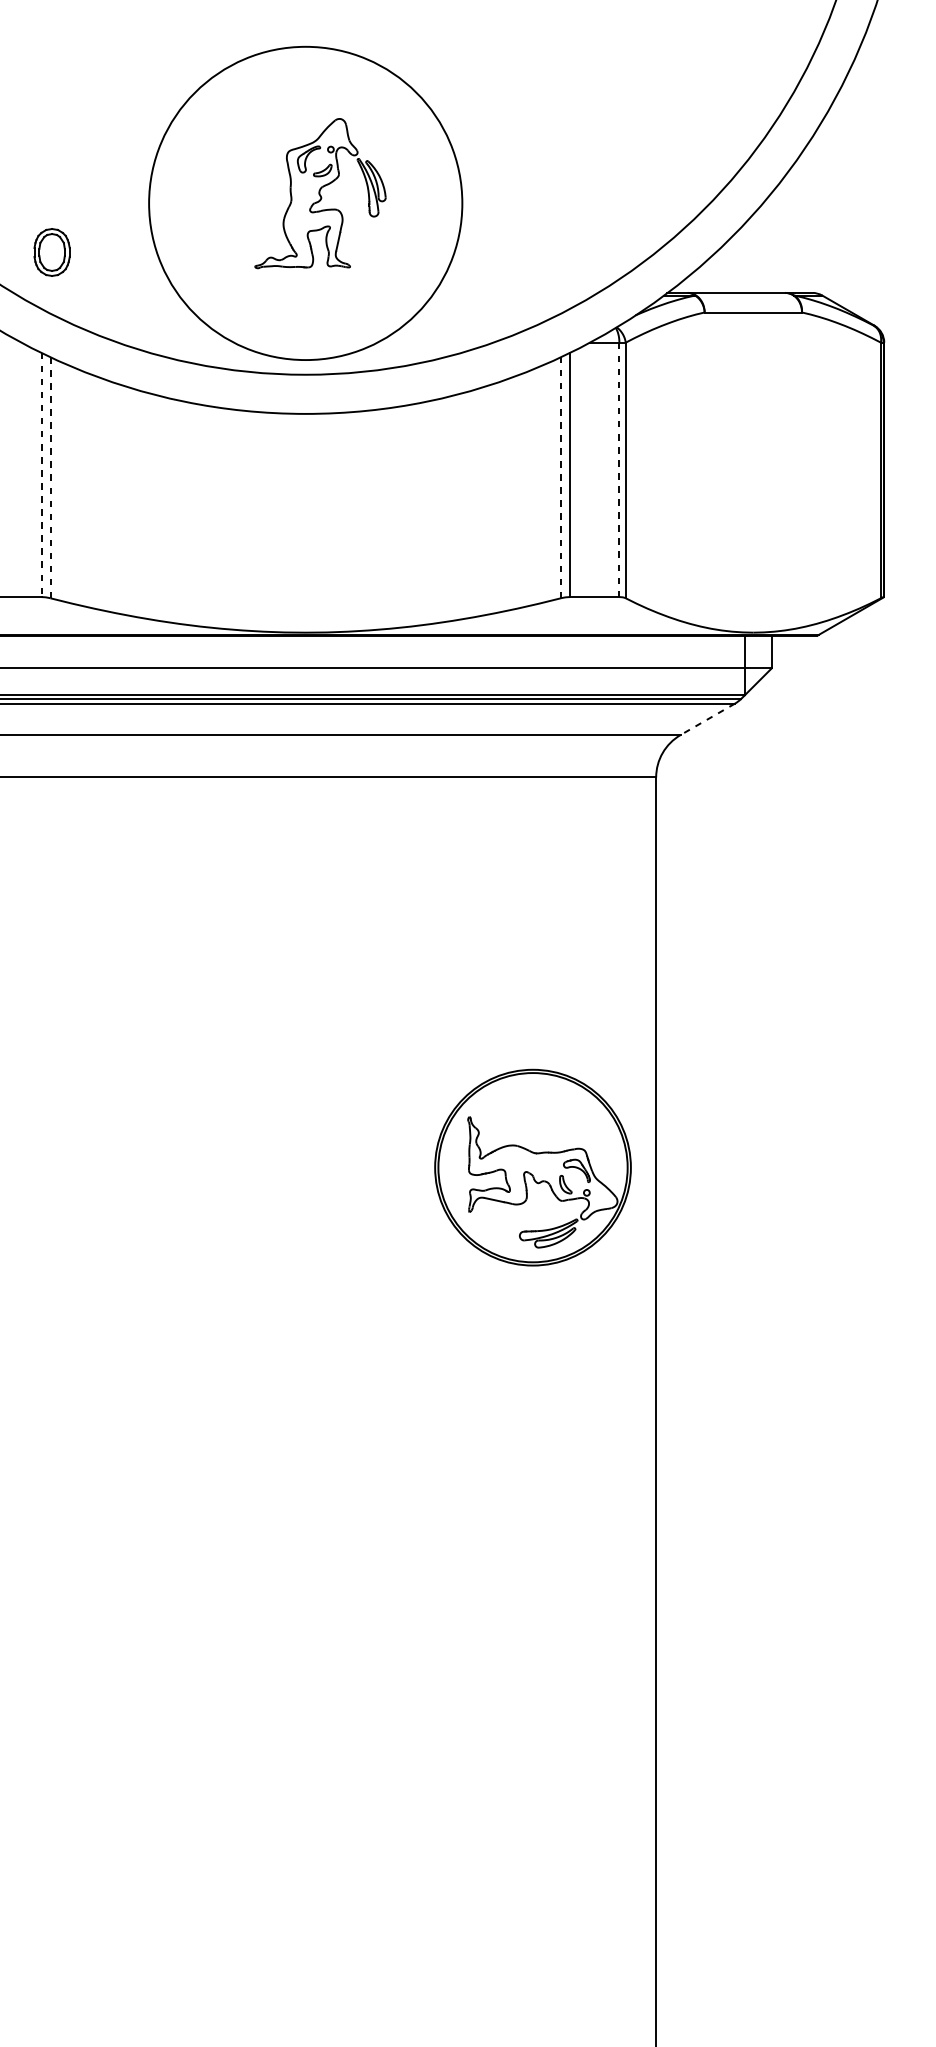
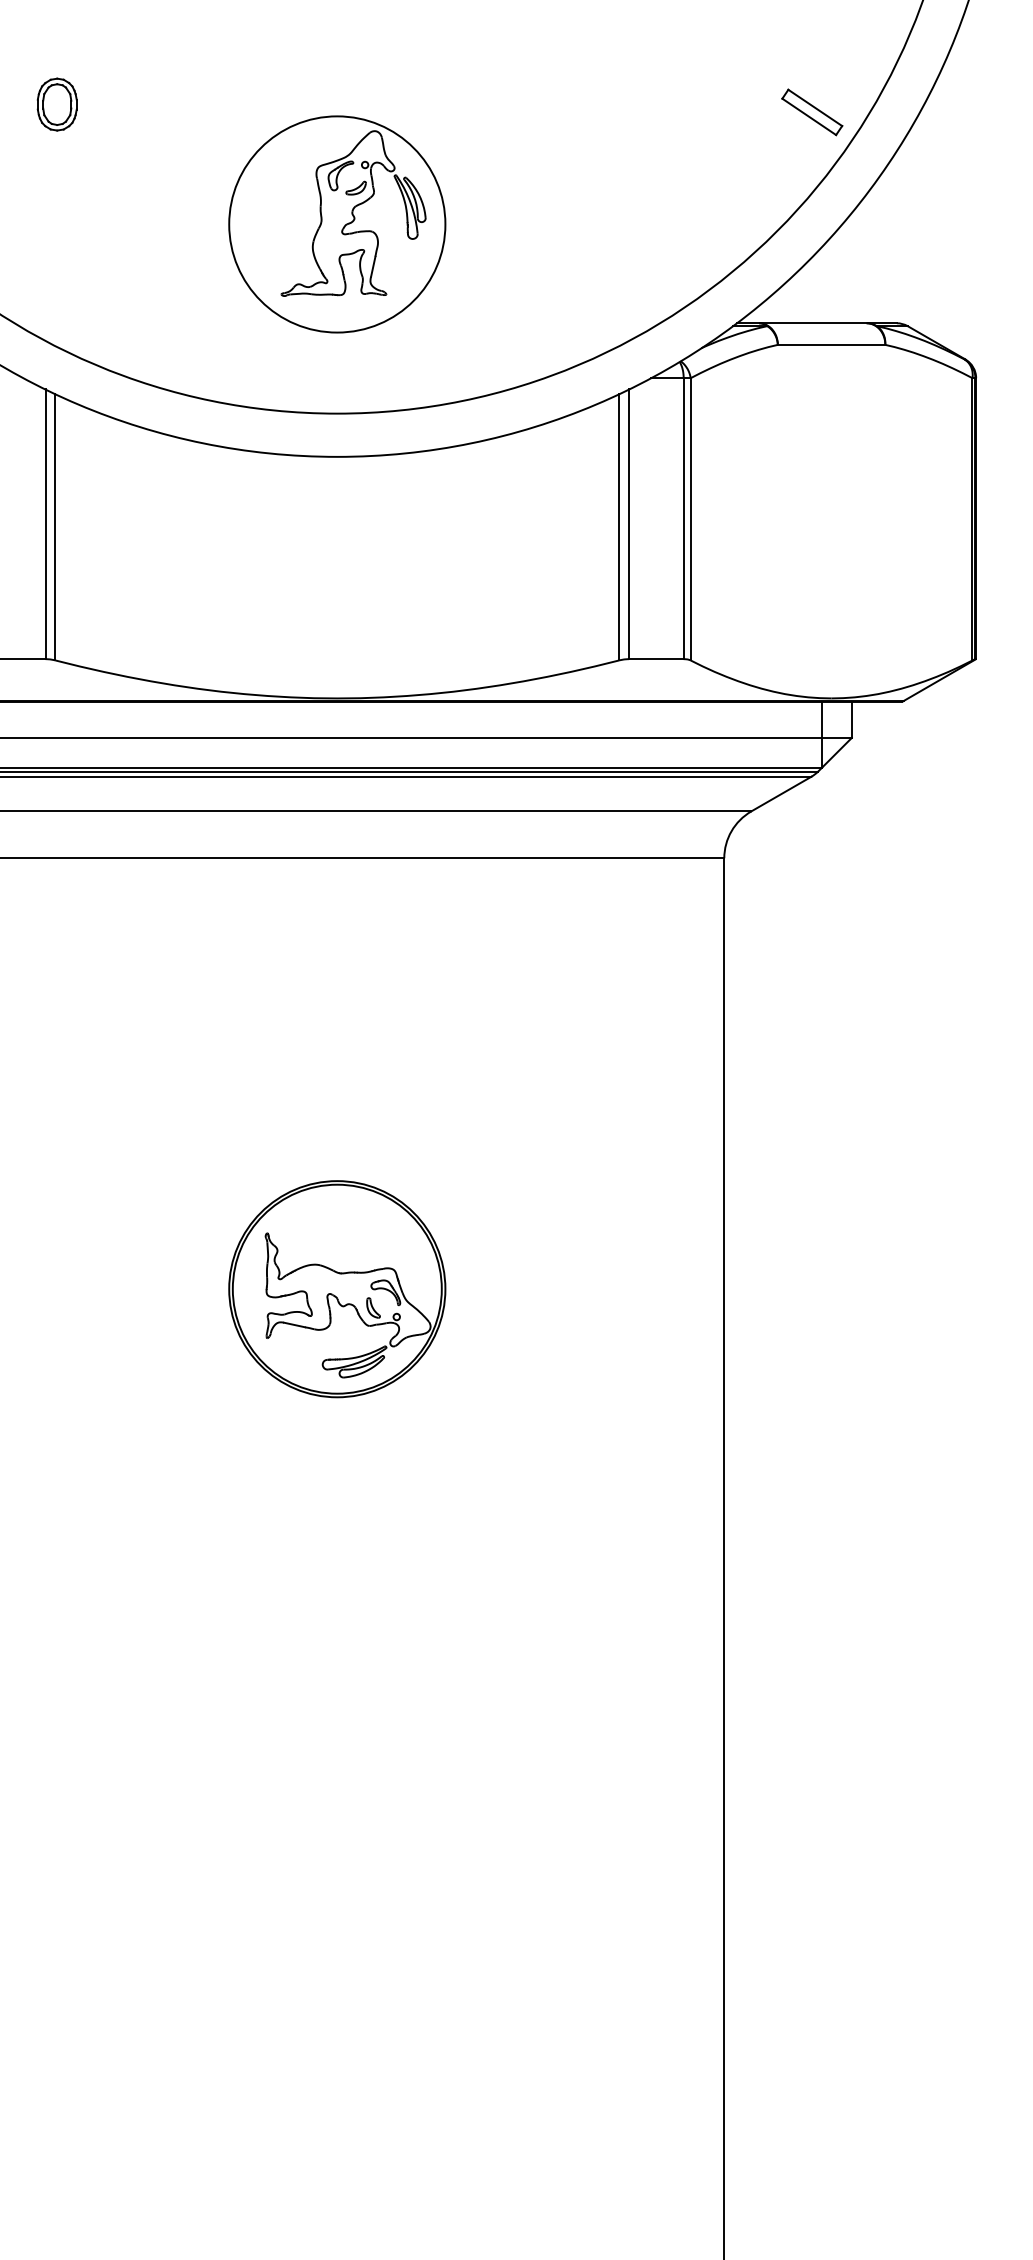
part: (736, 102) -> (812, 112), added
circle: (305, 203) -> (337, 224), size x0.62
part: (51, 252) -> (56, 104), moved
line: (619, 470) -> (683, 519), dashed -> solid
line: (41, 475) -> (45, 524), dashed -> solid
line: (561, 476) -> (619, 526), dashed -> solid
line: (50, 477) -> (55, 527), dashed -> solid
line: (707, 719) -> (781, 794), dashed -> solid
part: (533, 1167) -> (337, 1289), moved

